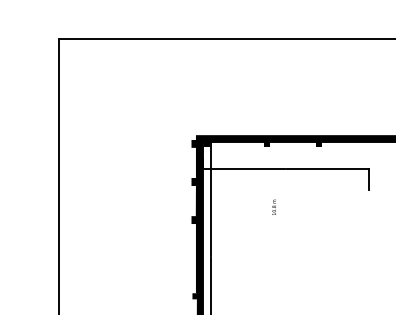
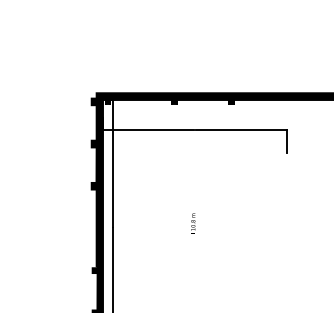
text: (273, 206) -> (192, 221), moved

